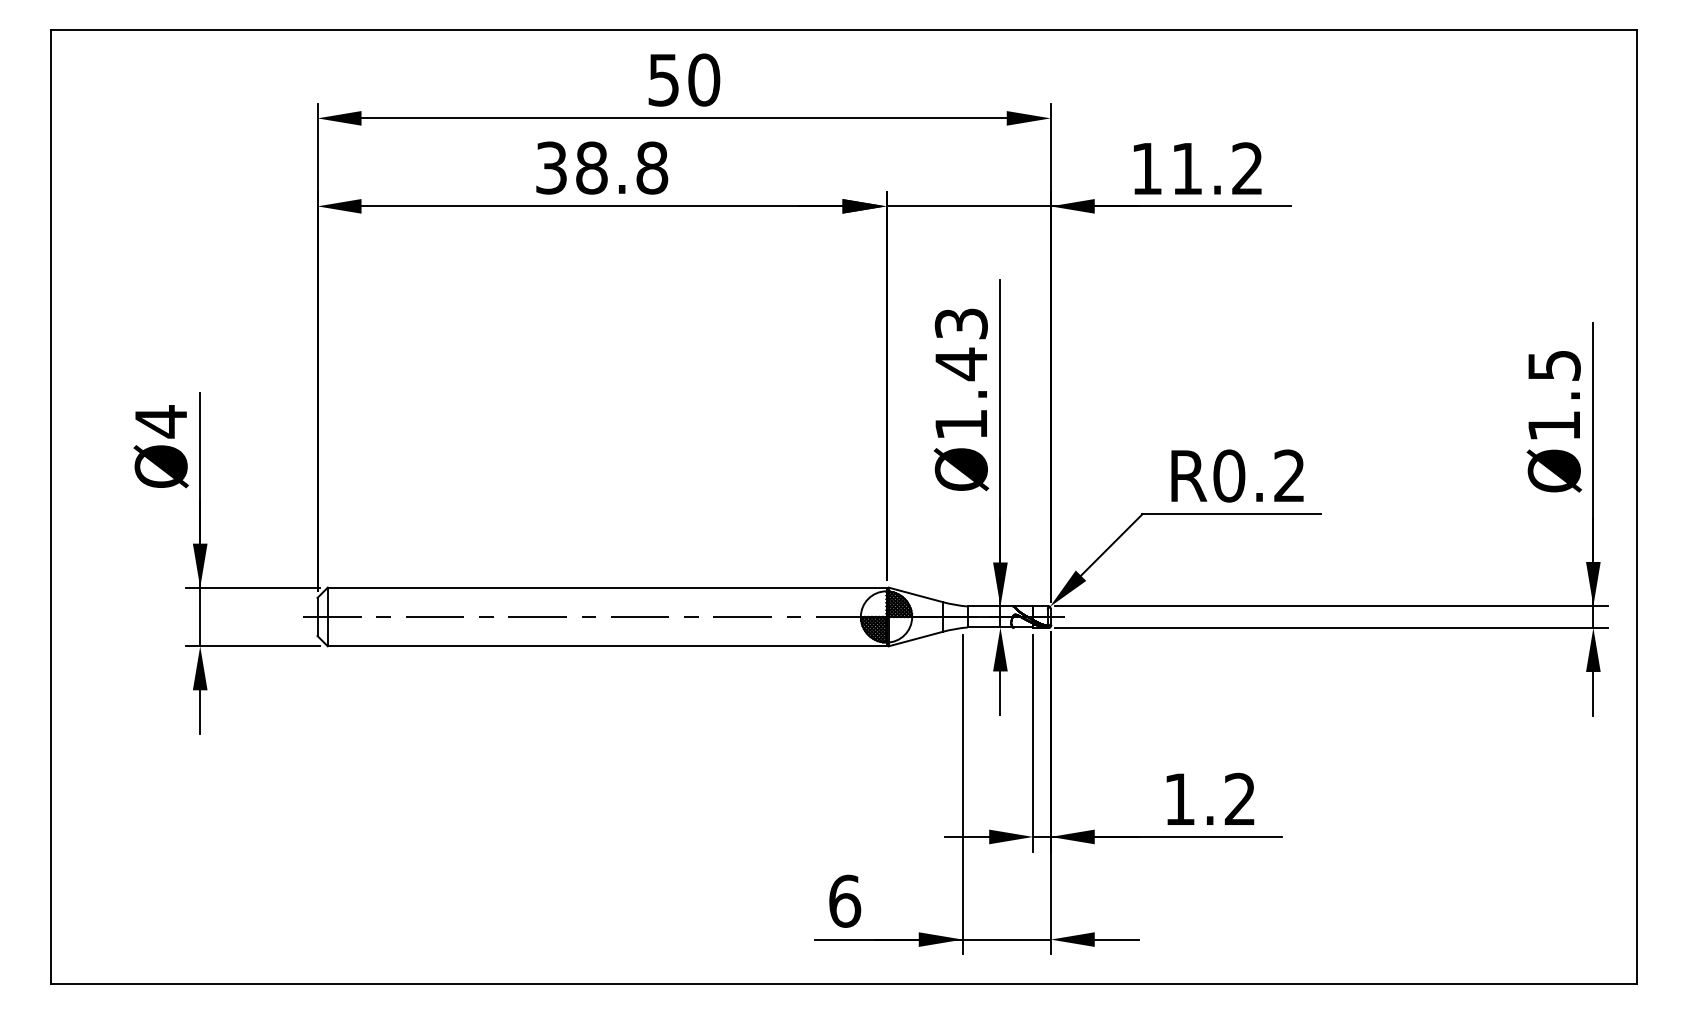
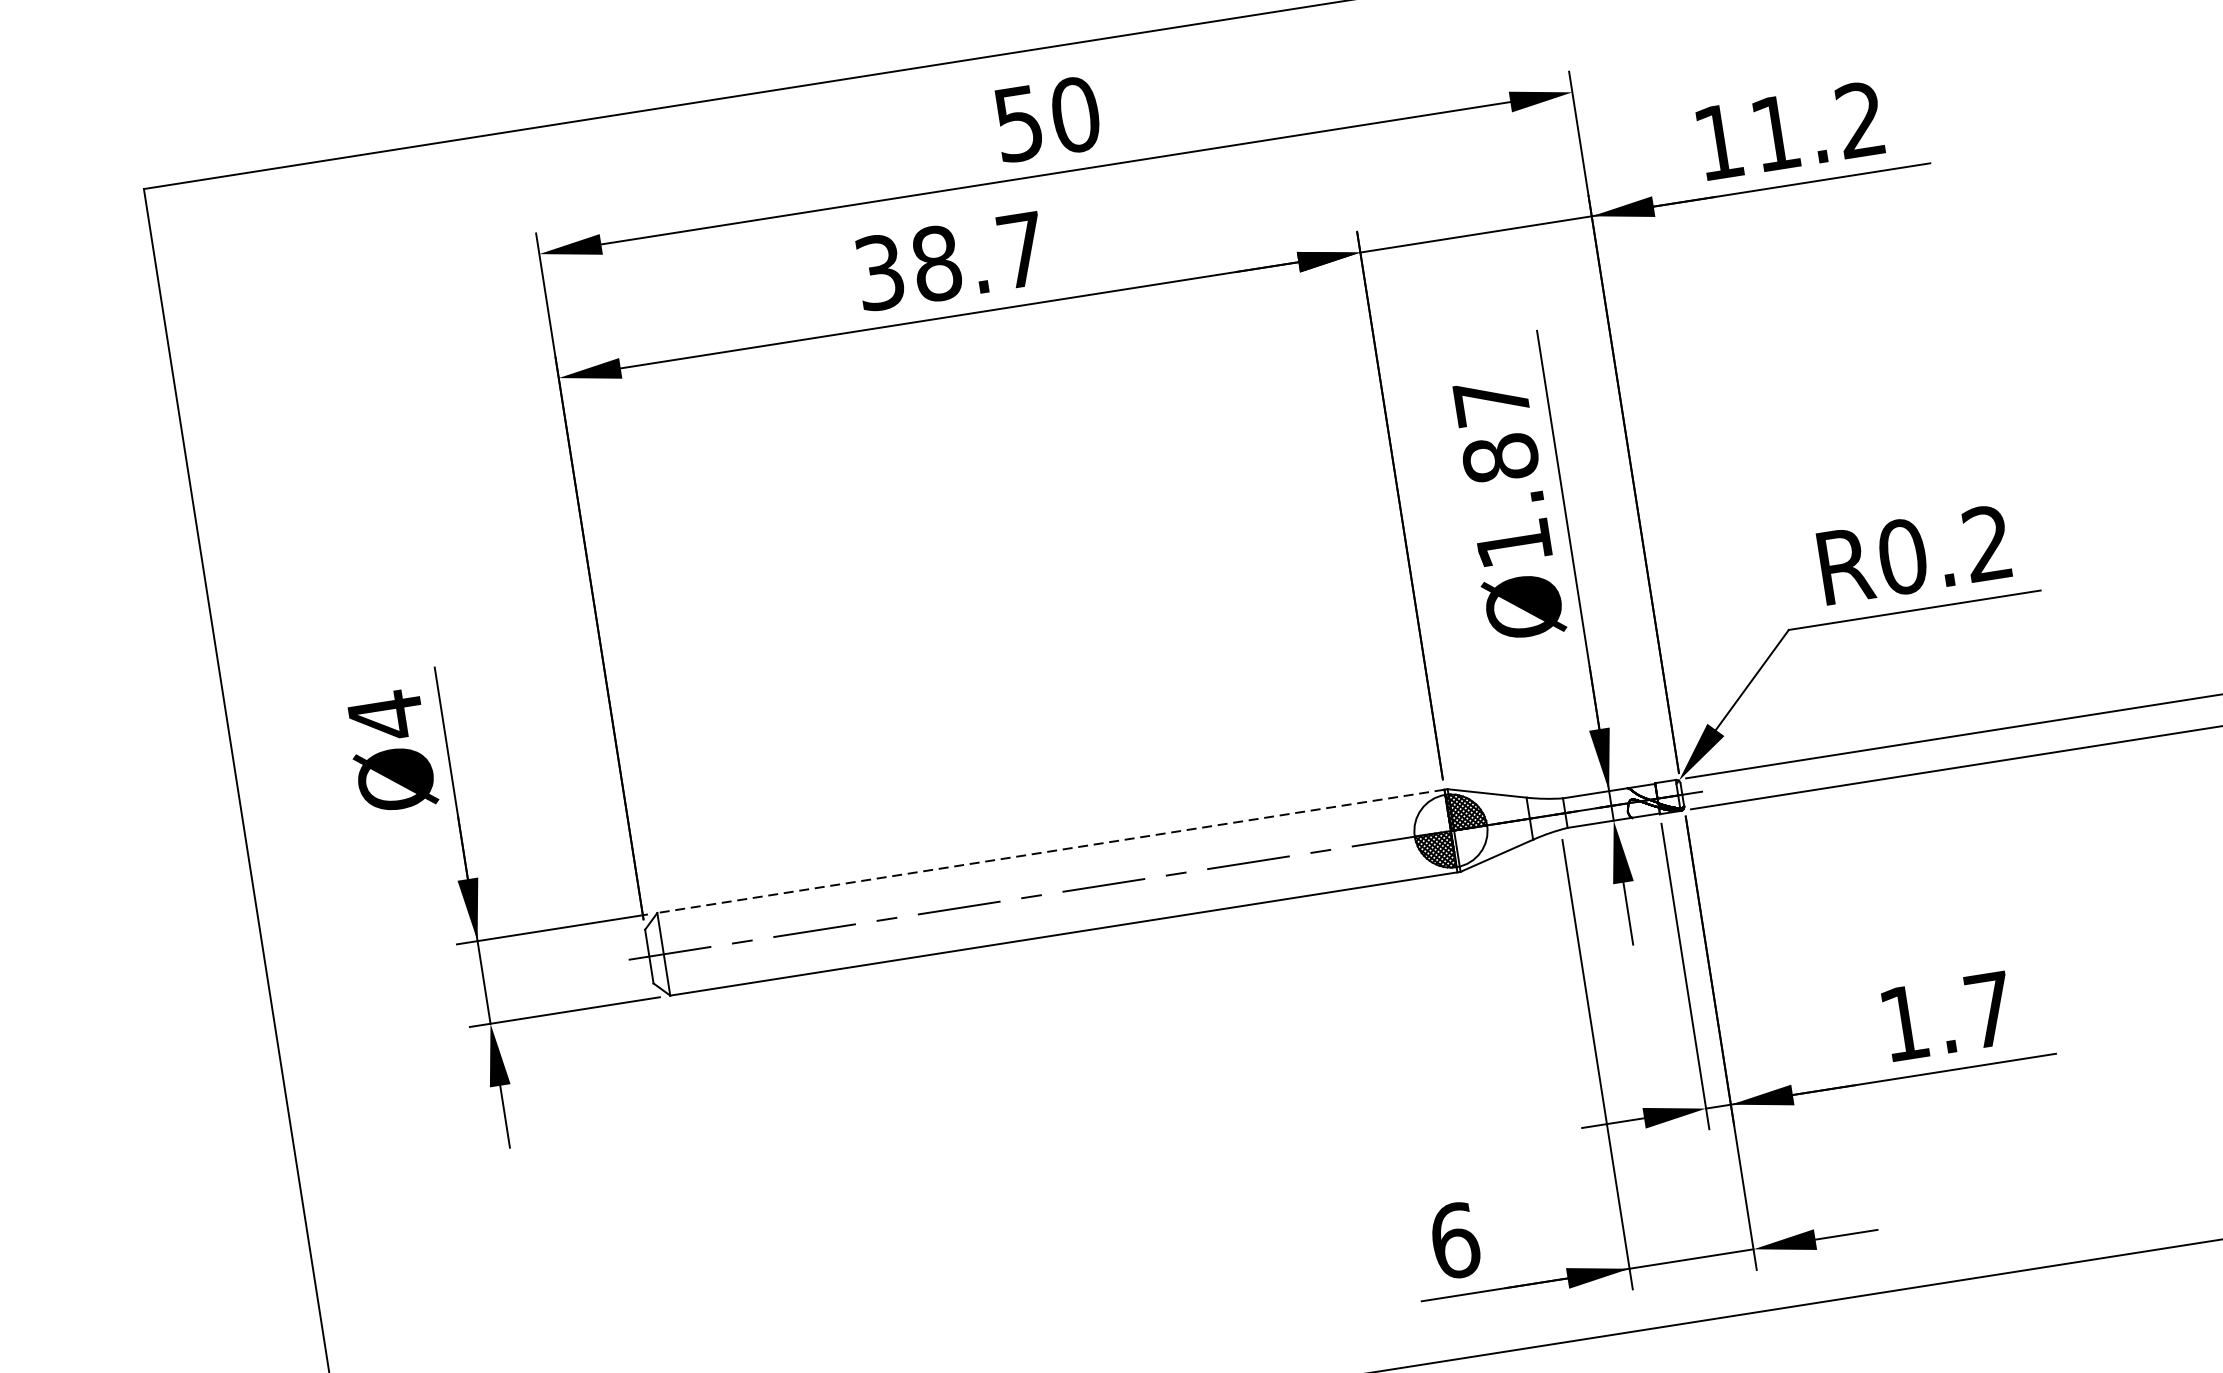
text: (652, 167) -> (1022, 249), 38.8 -> 38.7
text: (960, 344) -> (1495, 430), Ø1.43 -> Ø1.87
line: (606, 587) -> (1049, 851), solid -> dashed
text: (1239, 798) -> (1988, 1008), 1.2 -> 1.7

